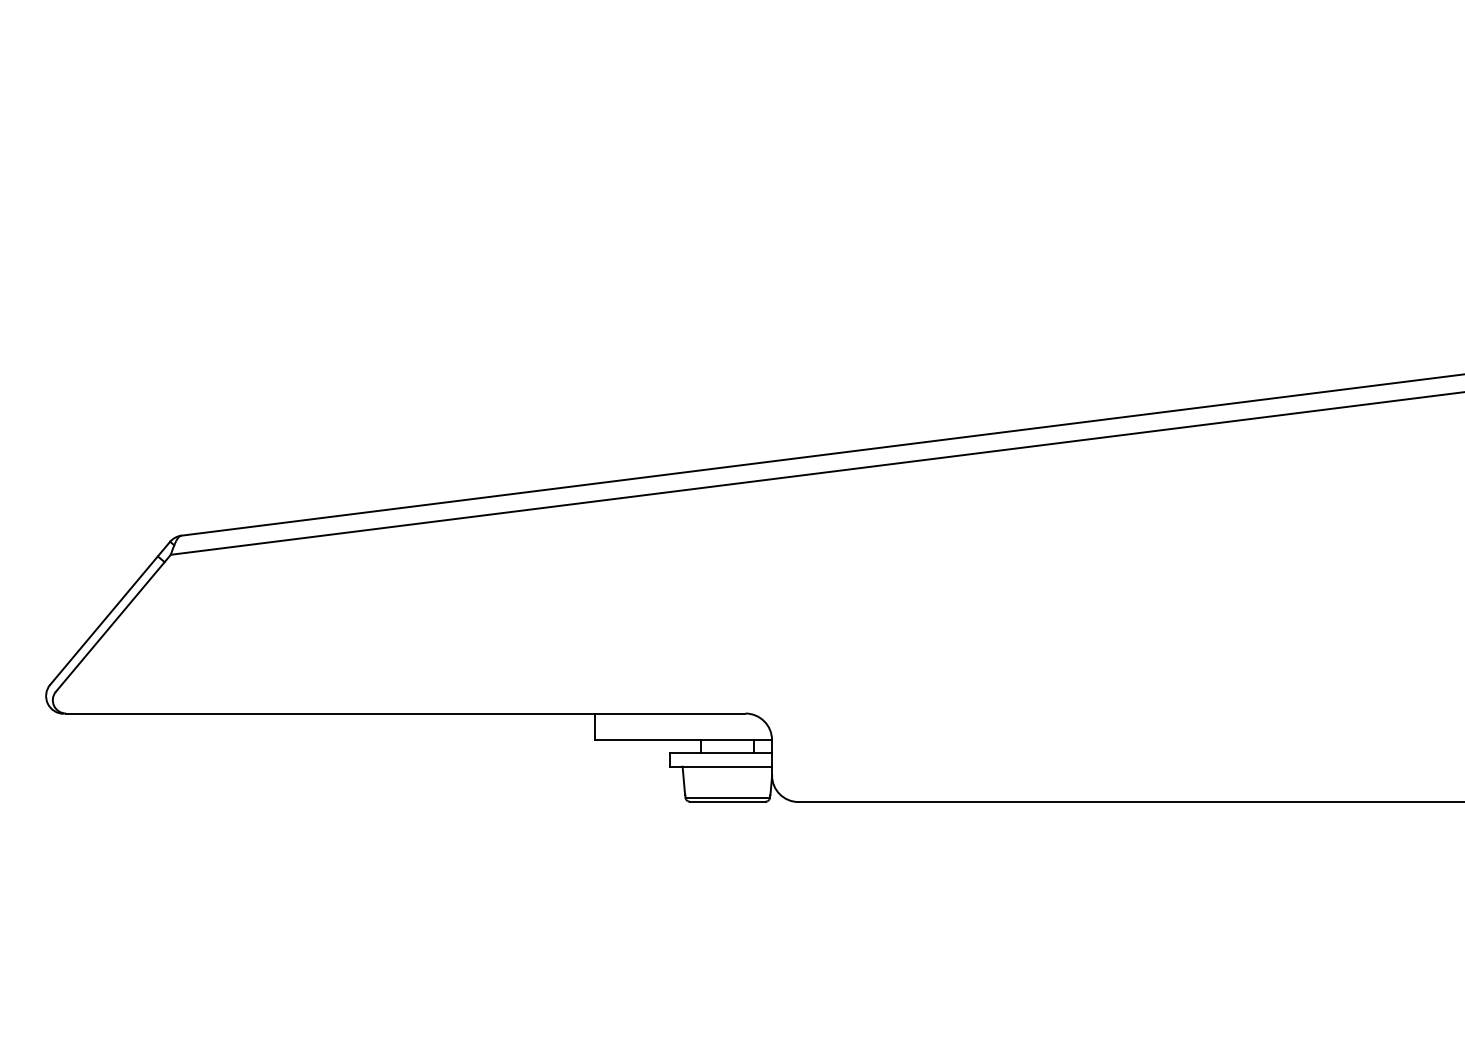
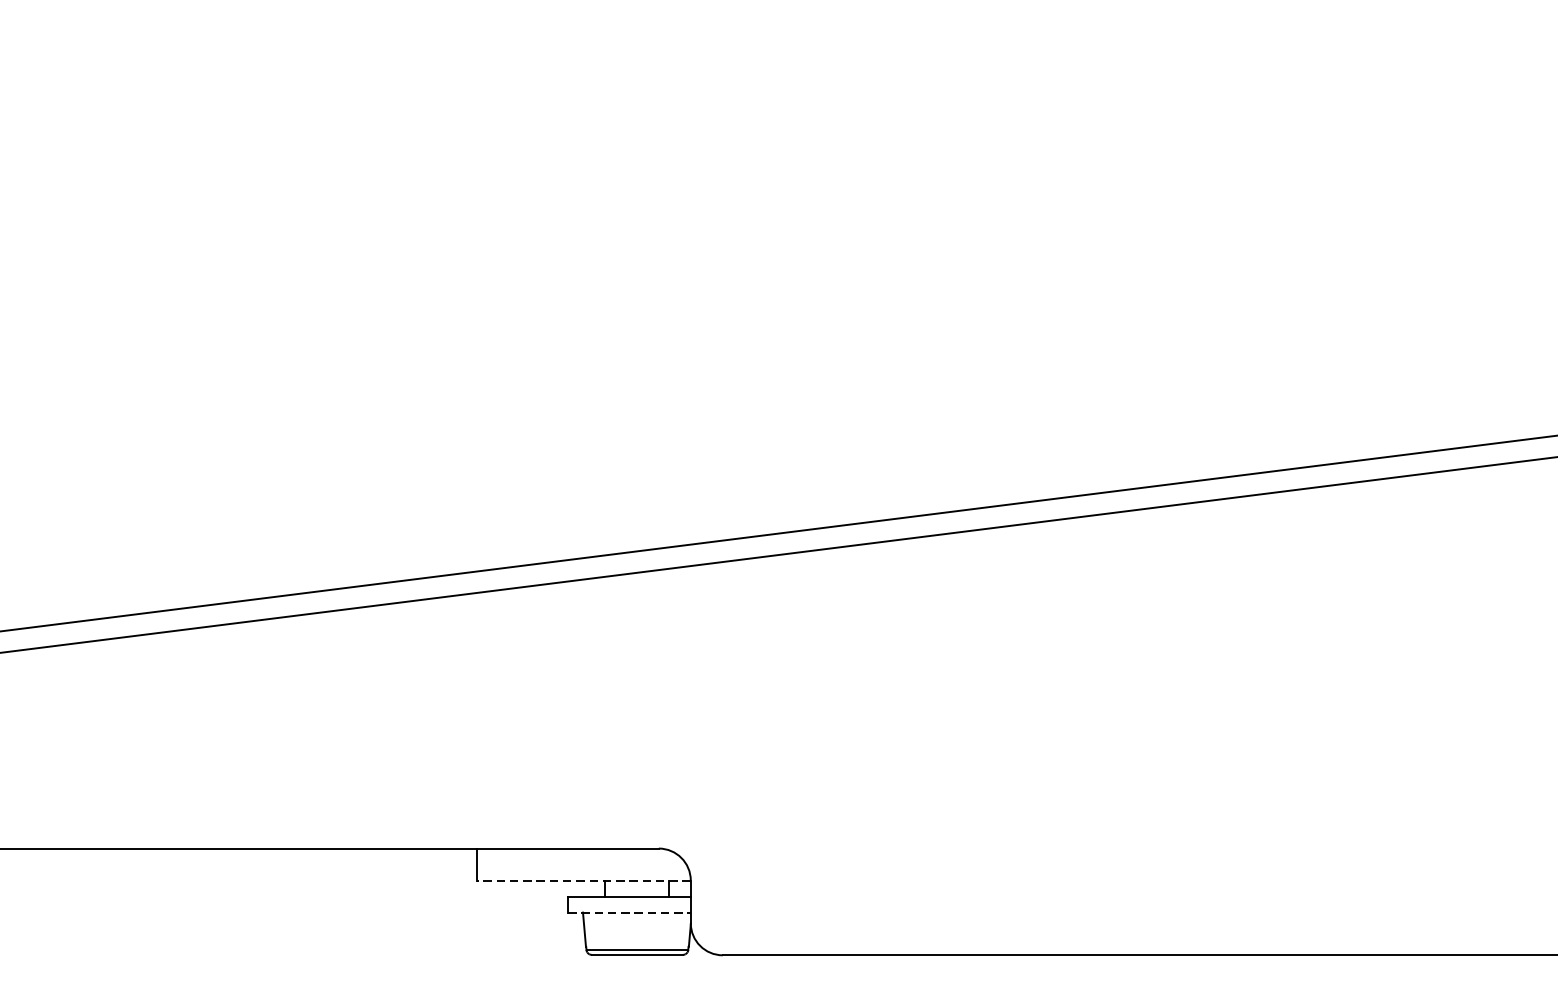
line: (683, 740) -> (584, 881), solid -> dashed
line: (721, 766) -> (629, 912), solid -> dashed

